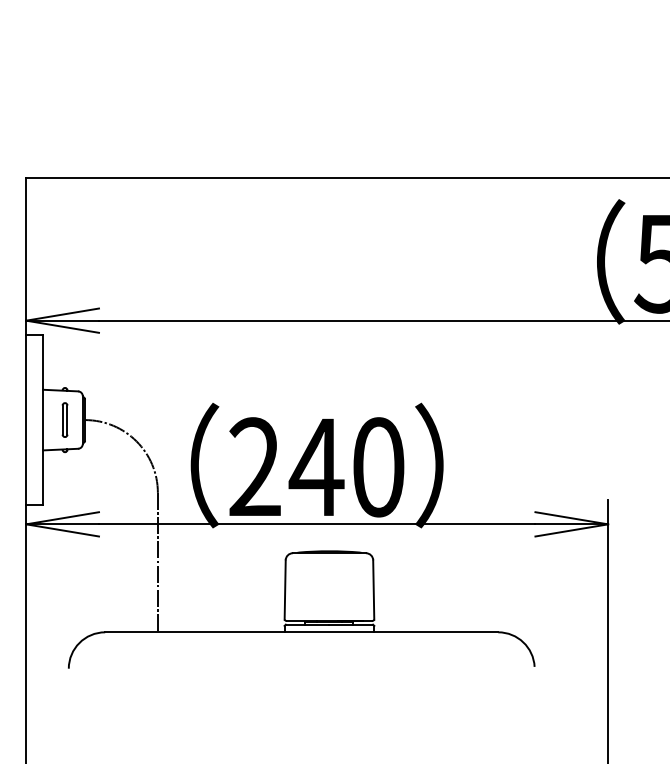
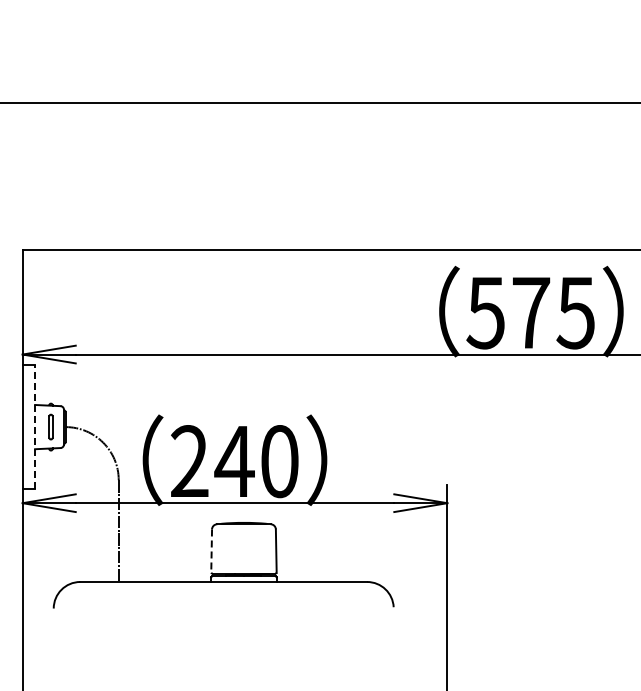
line: (43, 420) -> (35, 427), solid -> dashed
line: (284, 590) -> (211, 551), solid -> dashed

